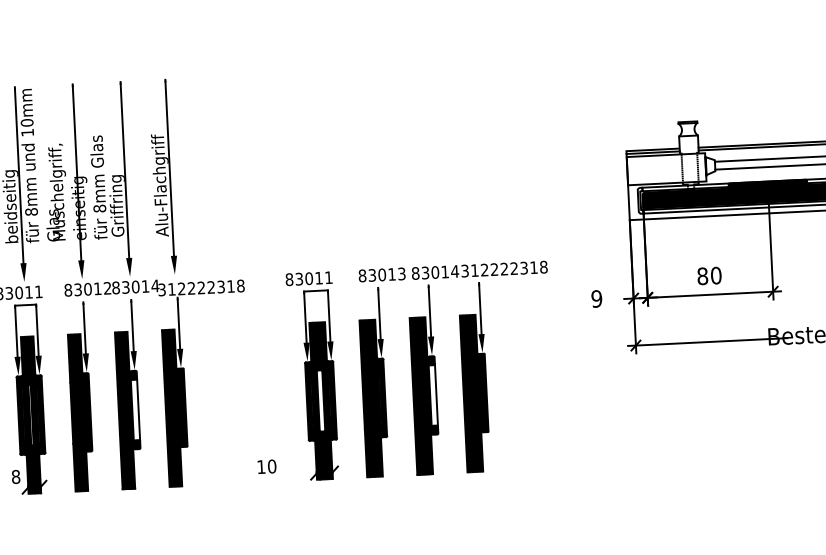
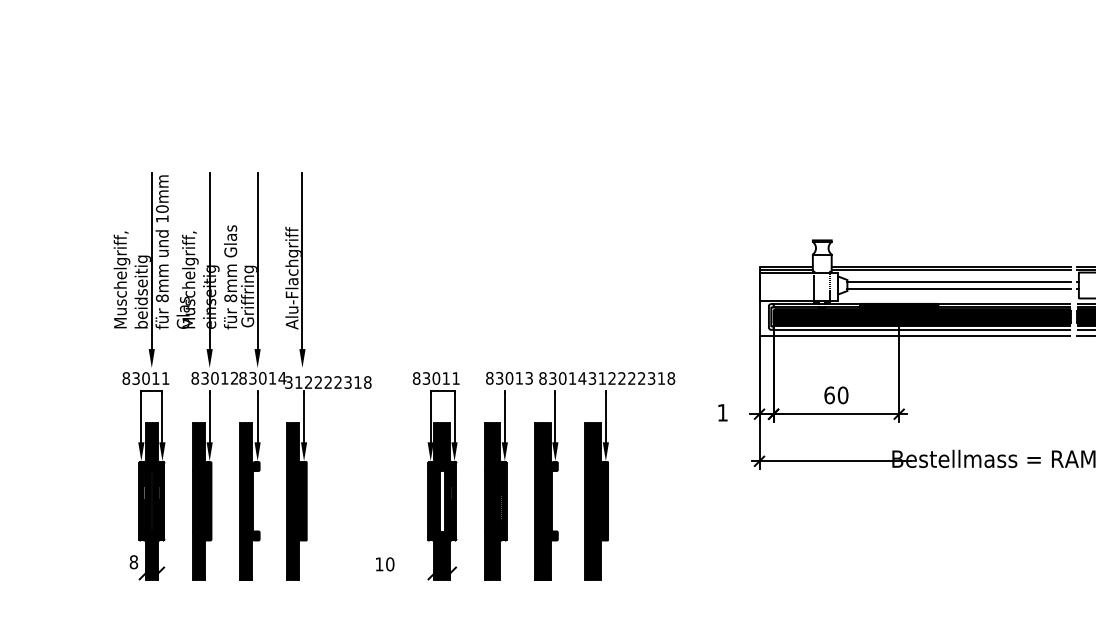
text: (702, 276) -> (829, 395), 80 -> 60
text: (596, 298) -> (722, 412), 9 -> 1
line: (436, 395) -> (557, 501), removed
line: (138, 410) -> (259, 501), removed

